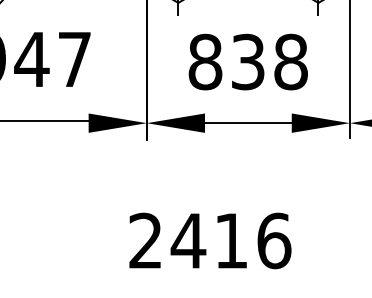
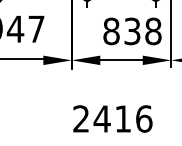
text: (248, 62) -> (132, 31), moved
text: (209, 239) -> (112, 118), moved

